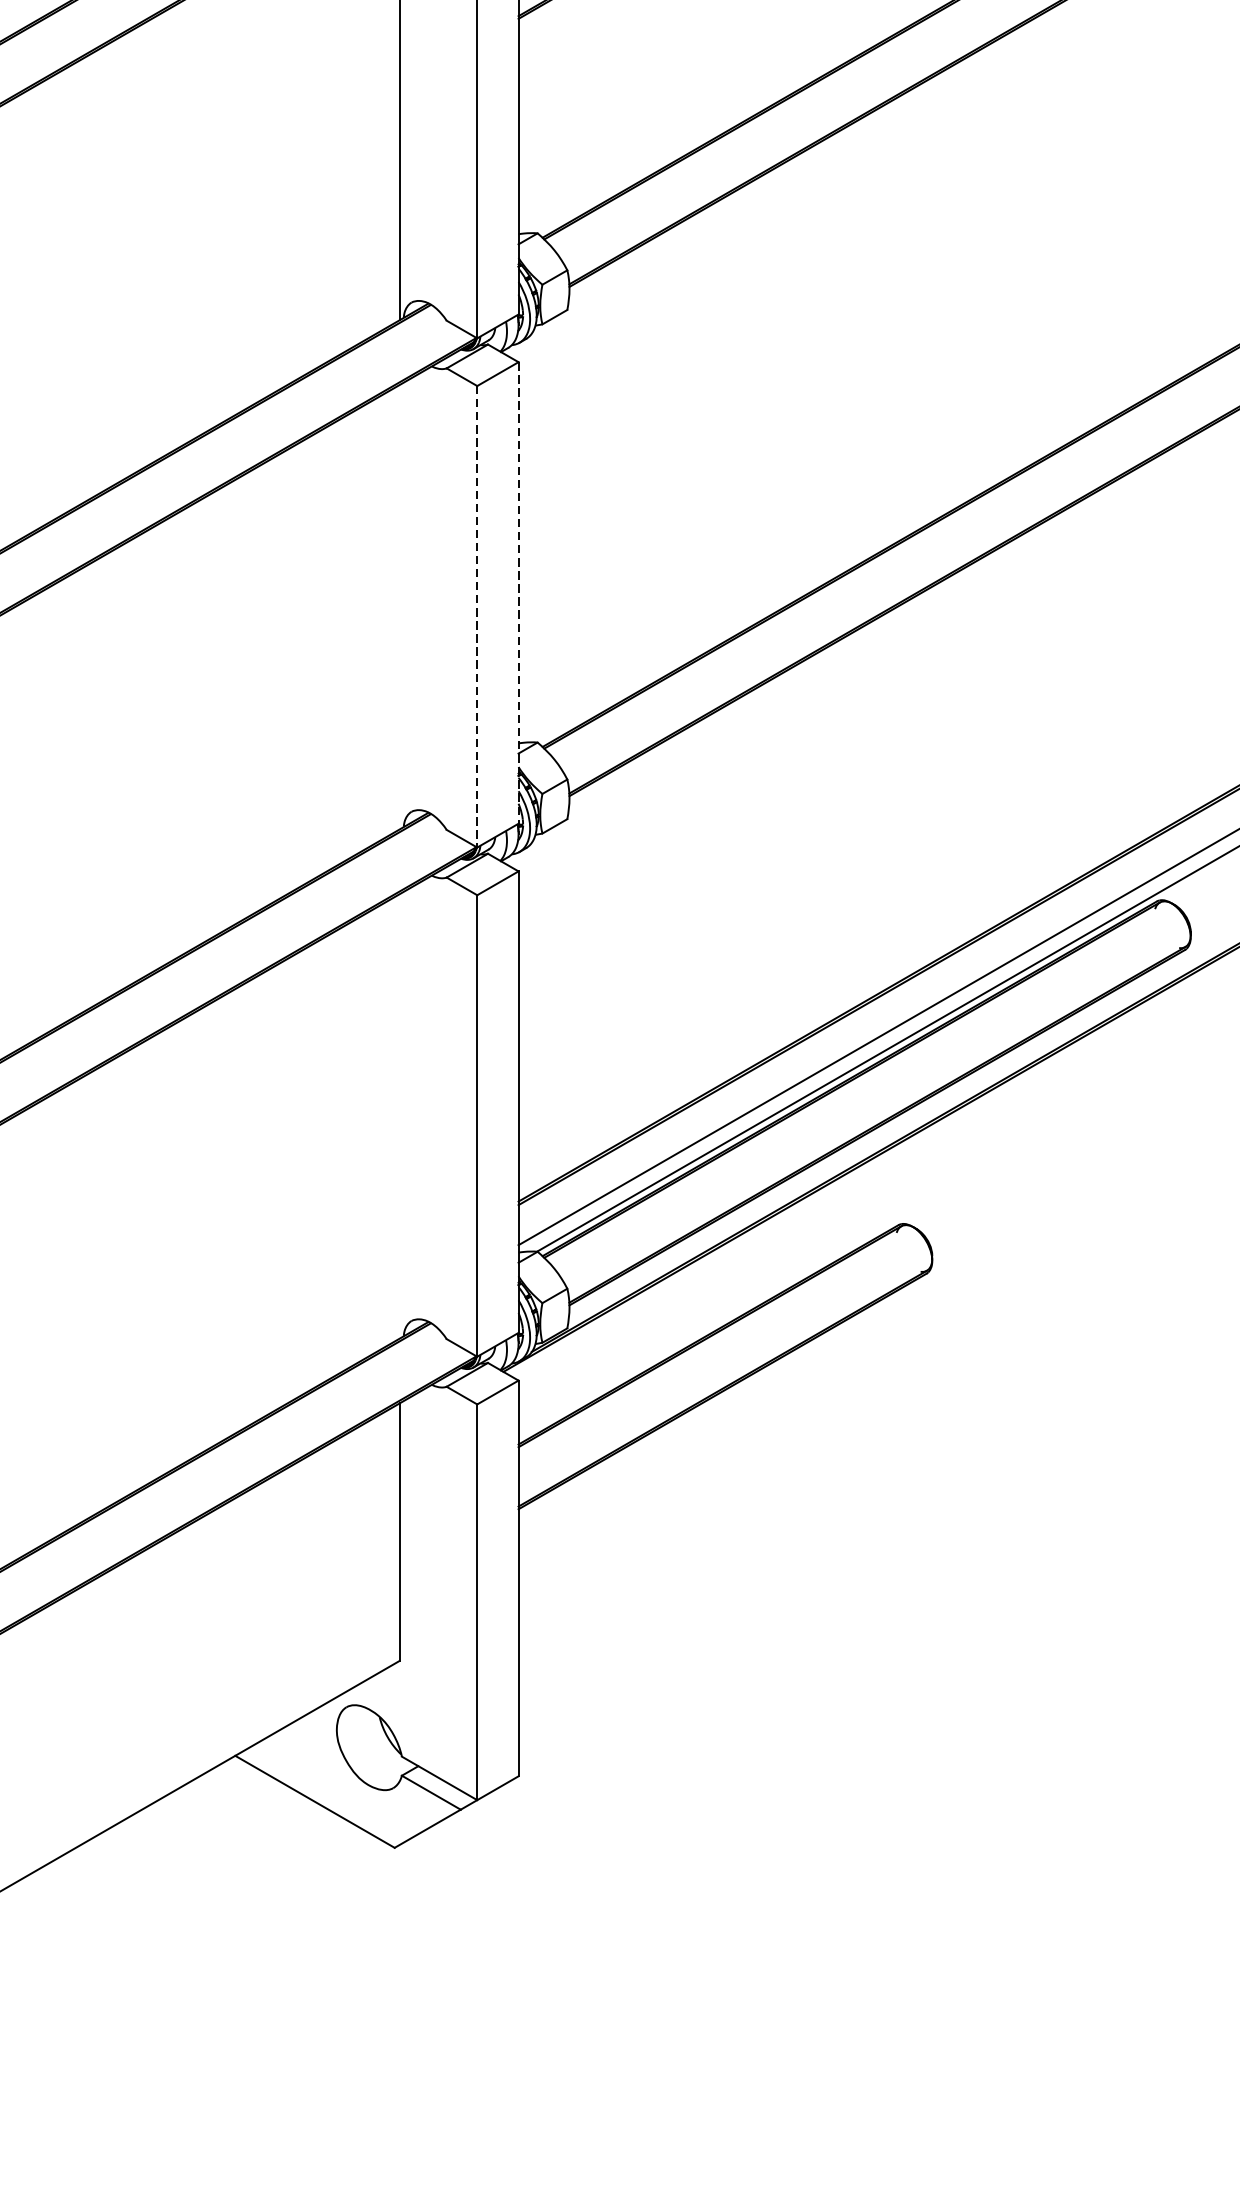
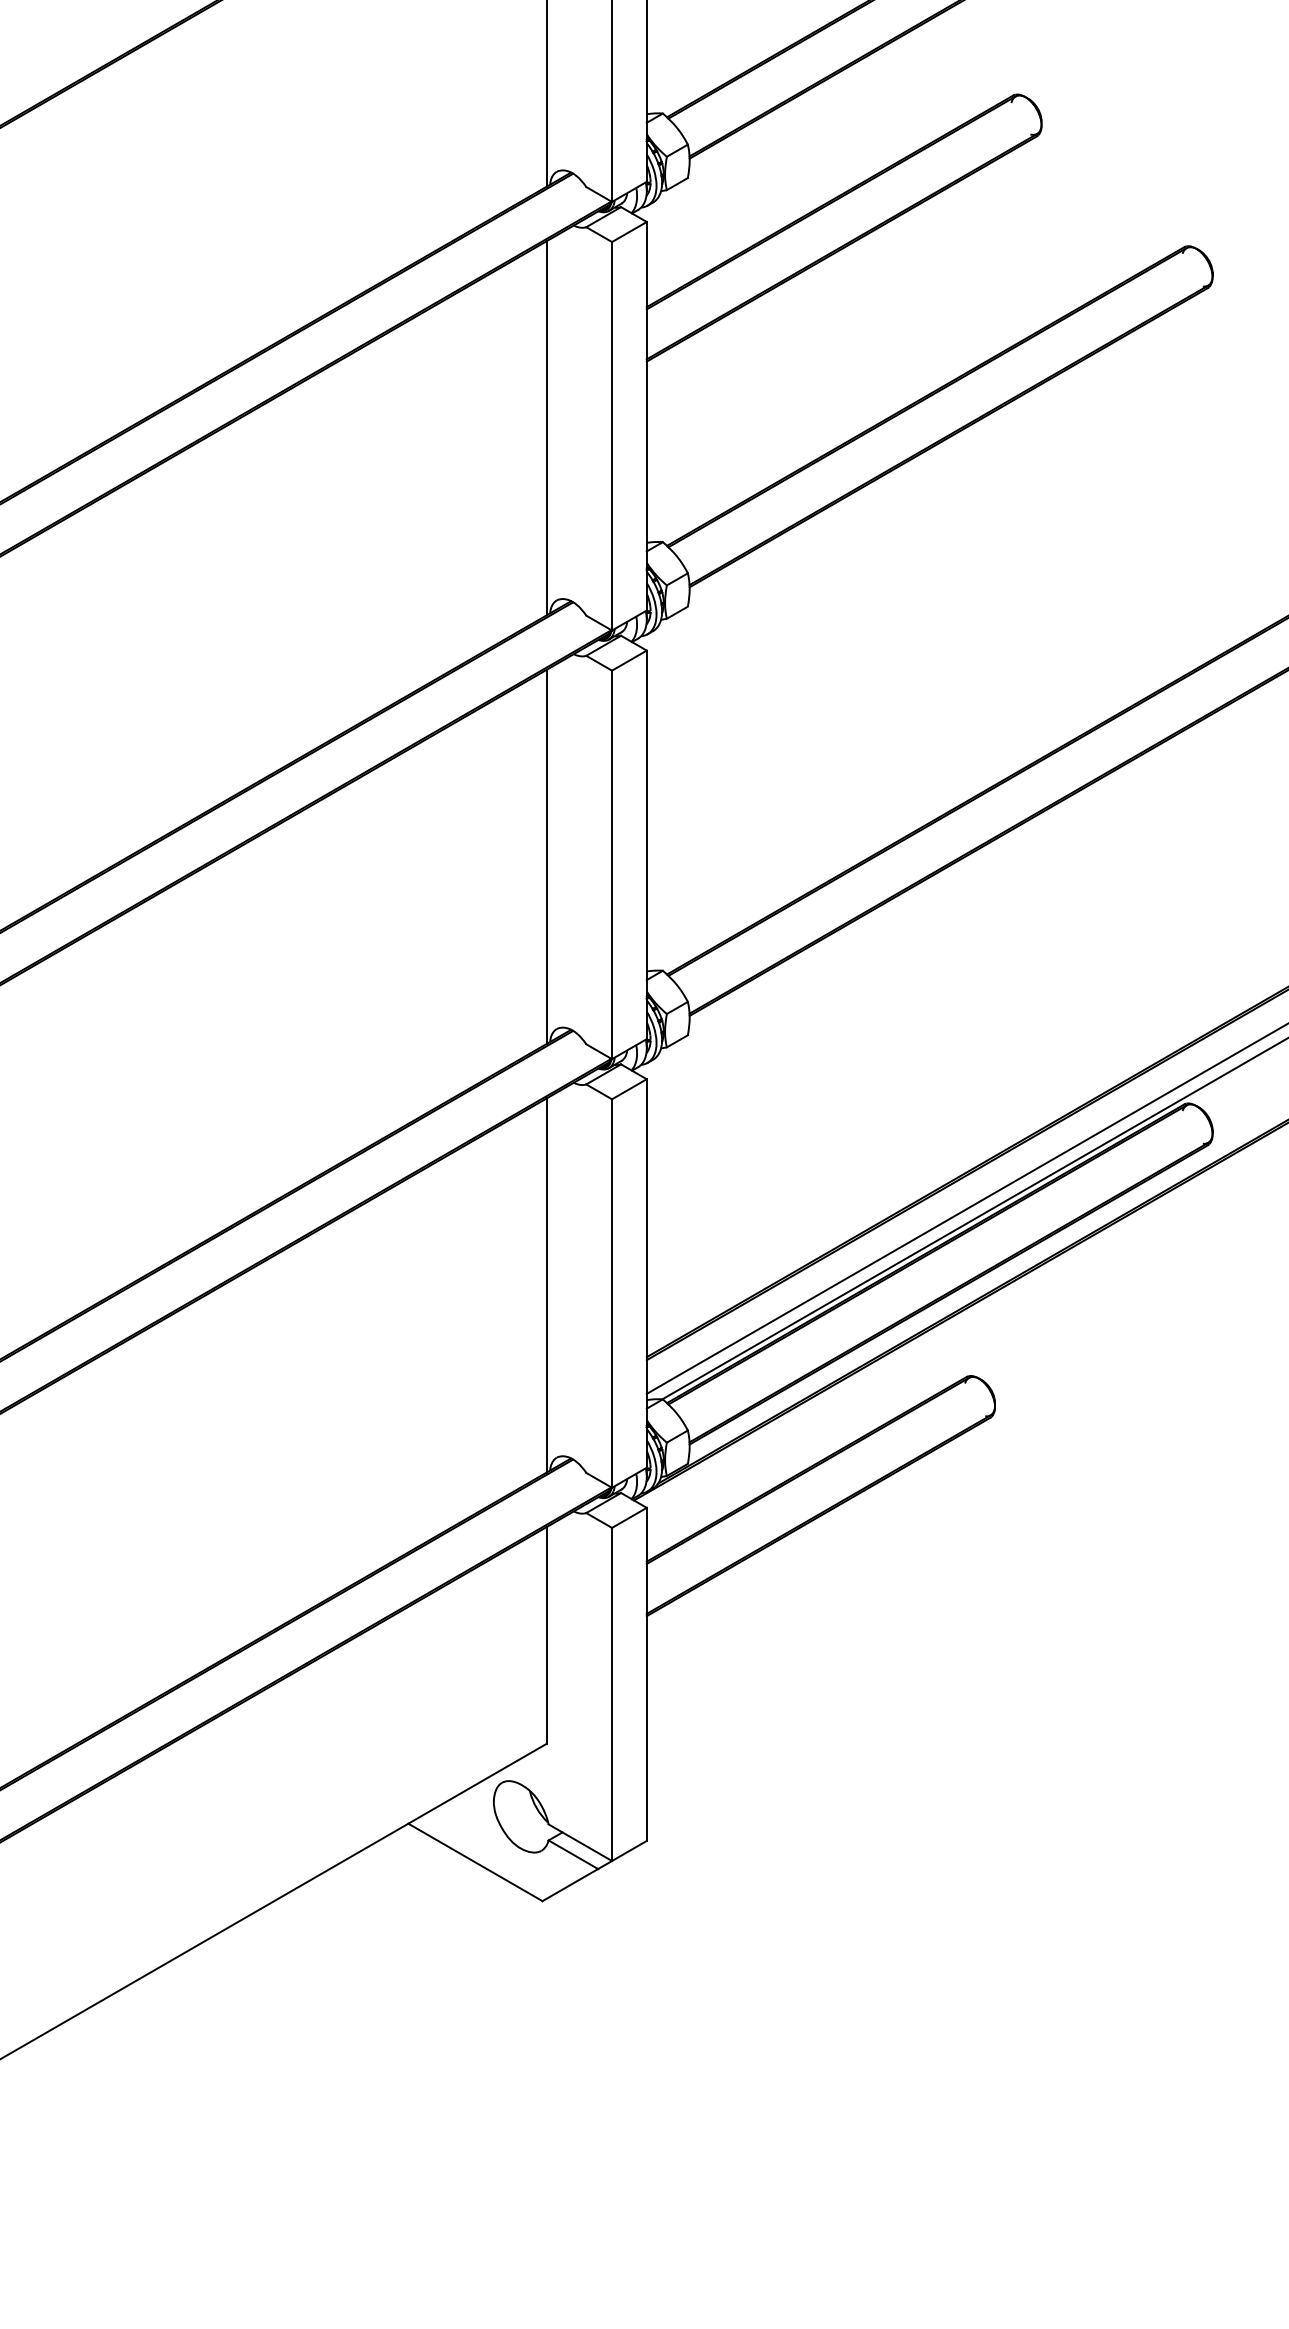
line: (518, 593) -> (646, 845), dashed -> solid
line: (399, 606) -> (546, 856), added
line: (477, 617) -> (612, 865), dashed -> solid
line: (399, 1116) -> (546, 1285), added

